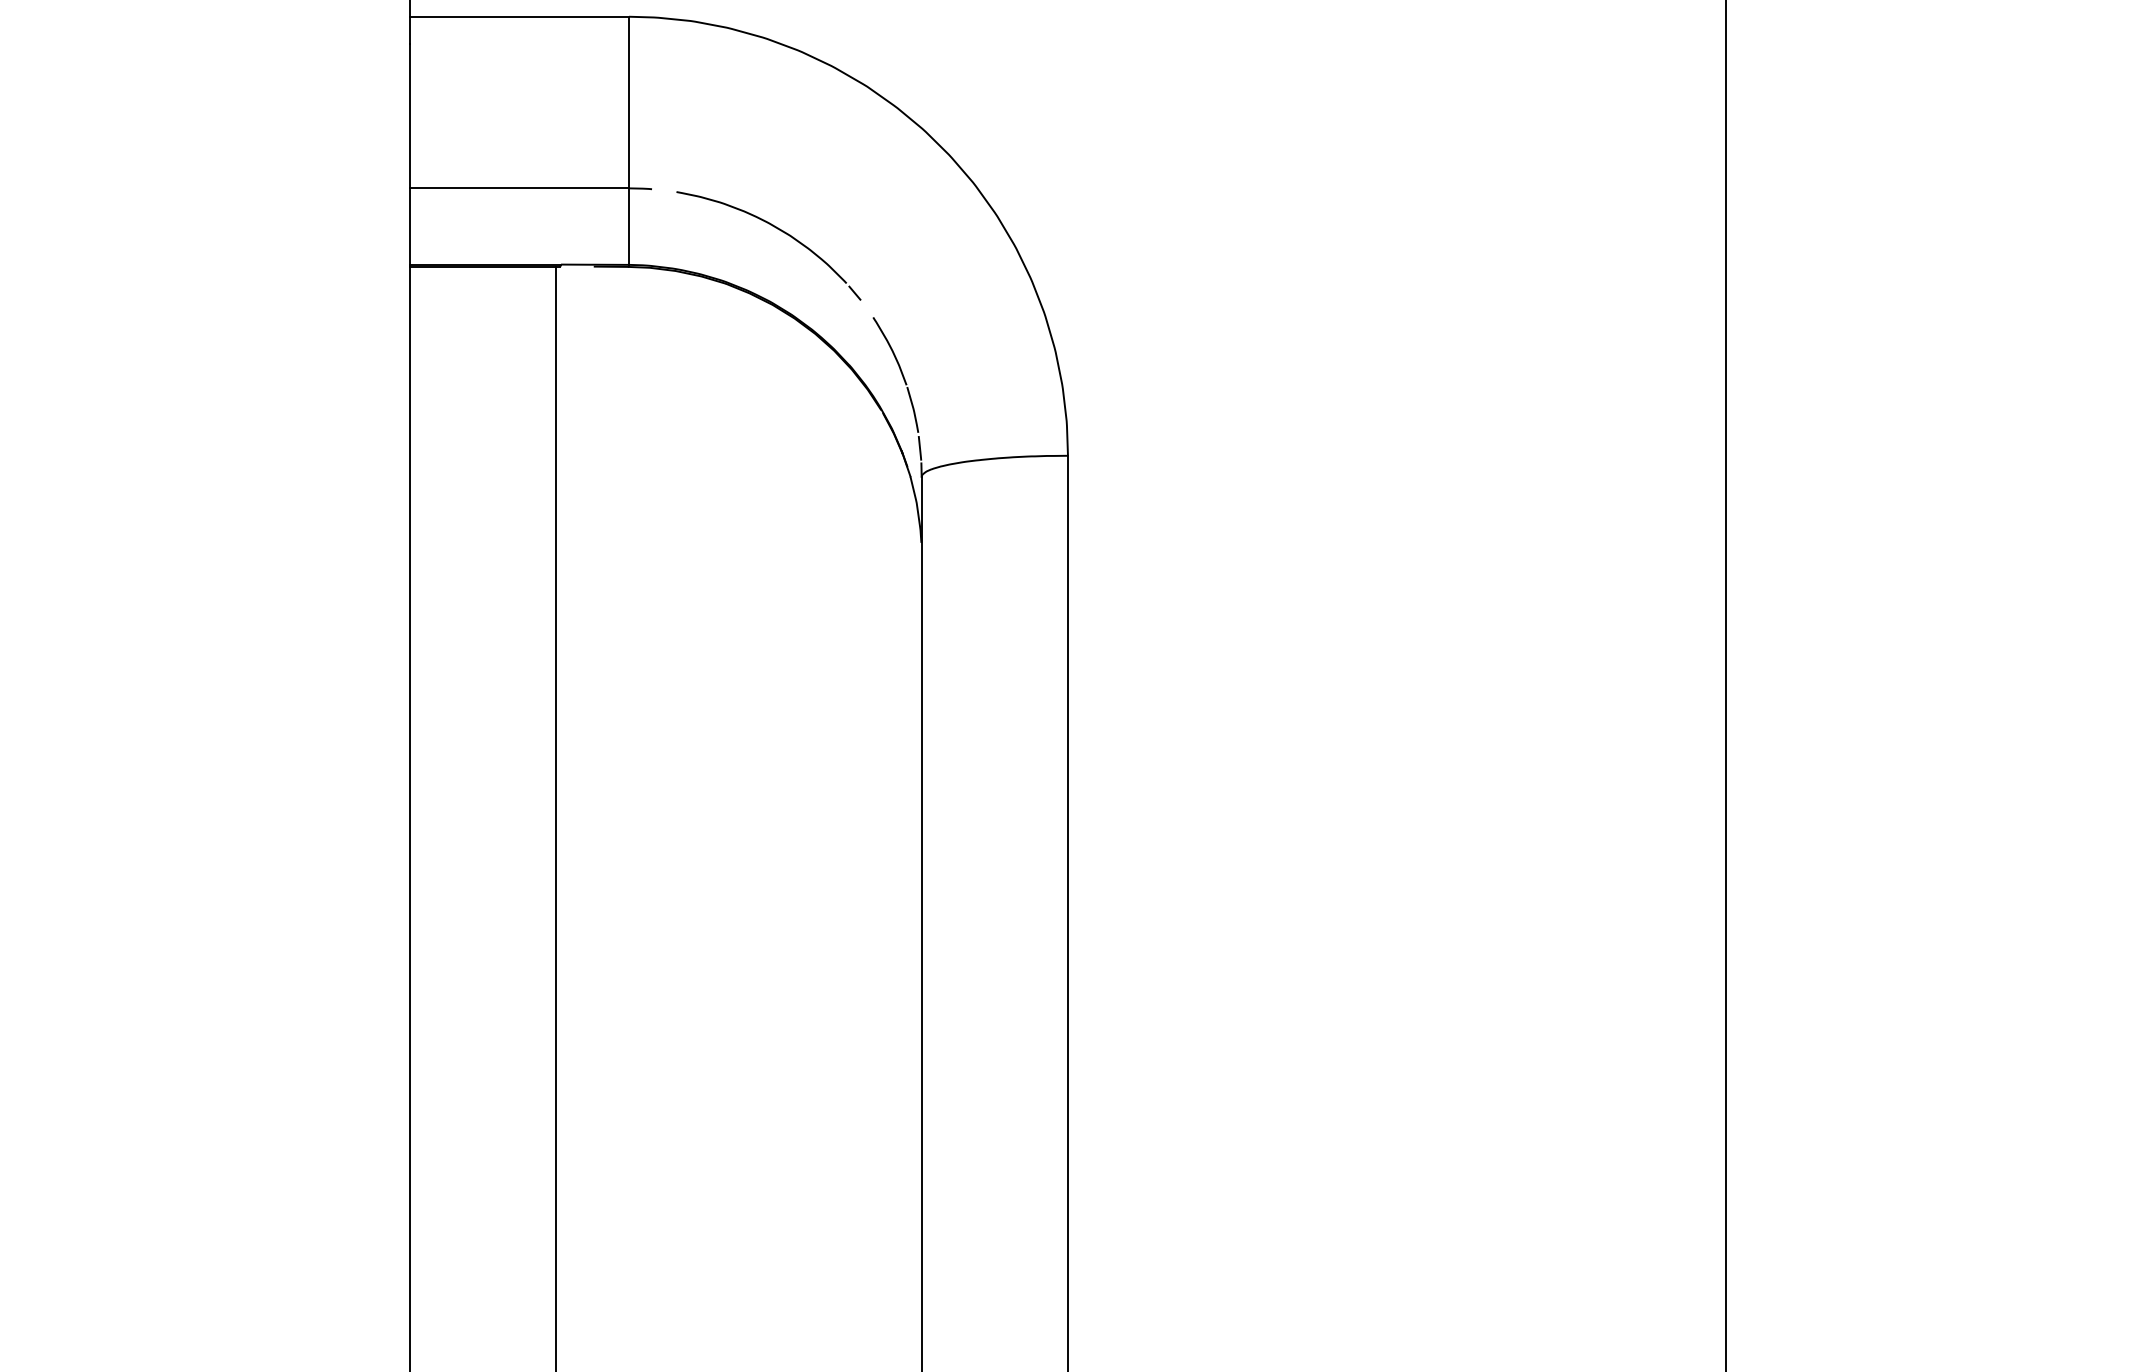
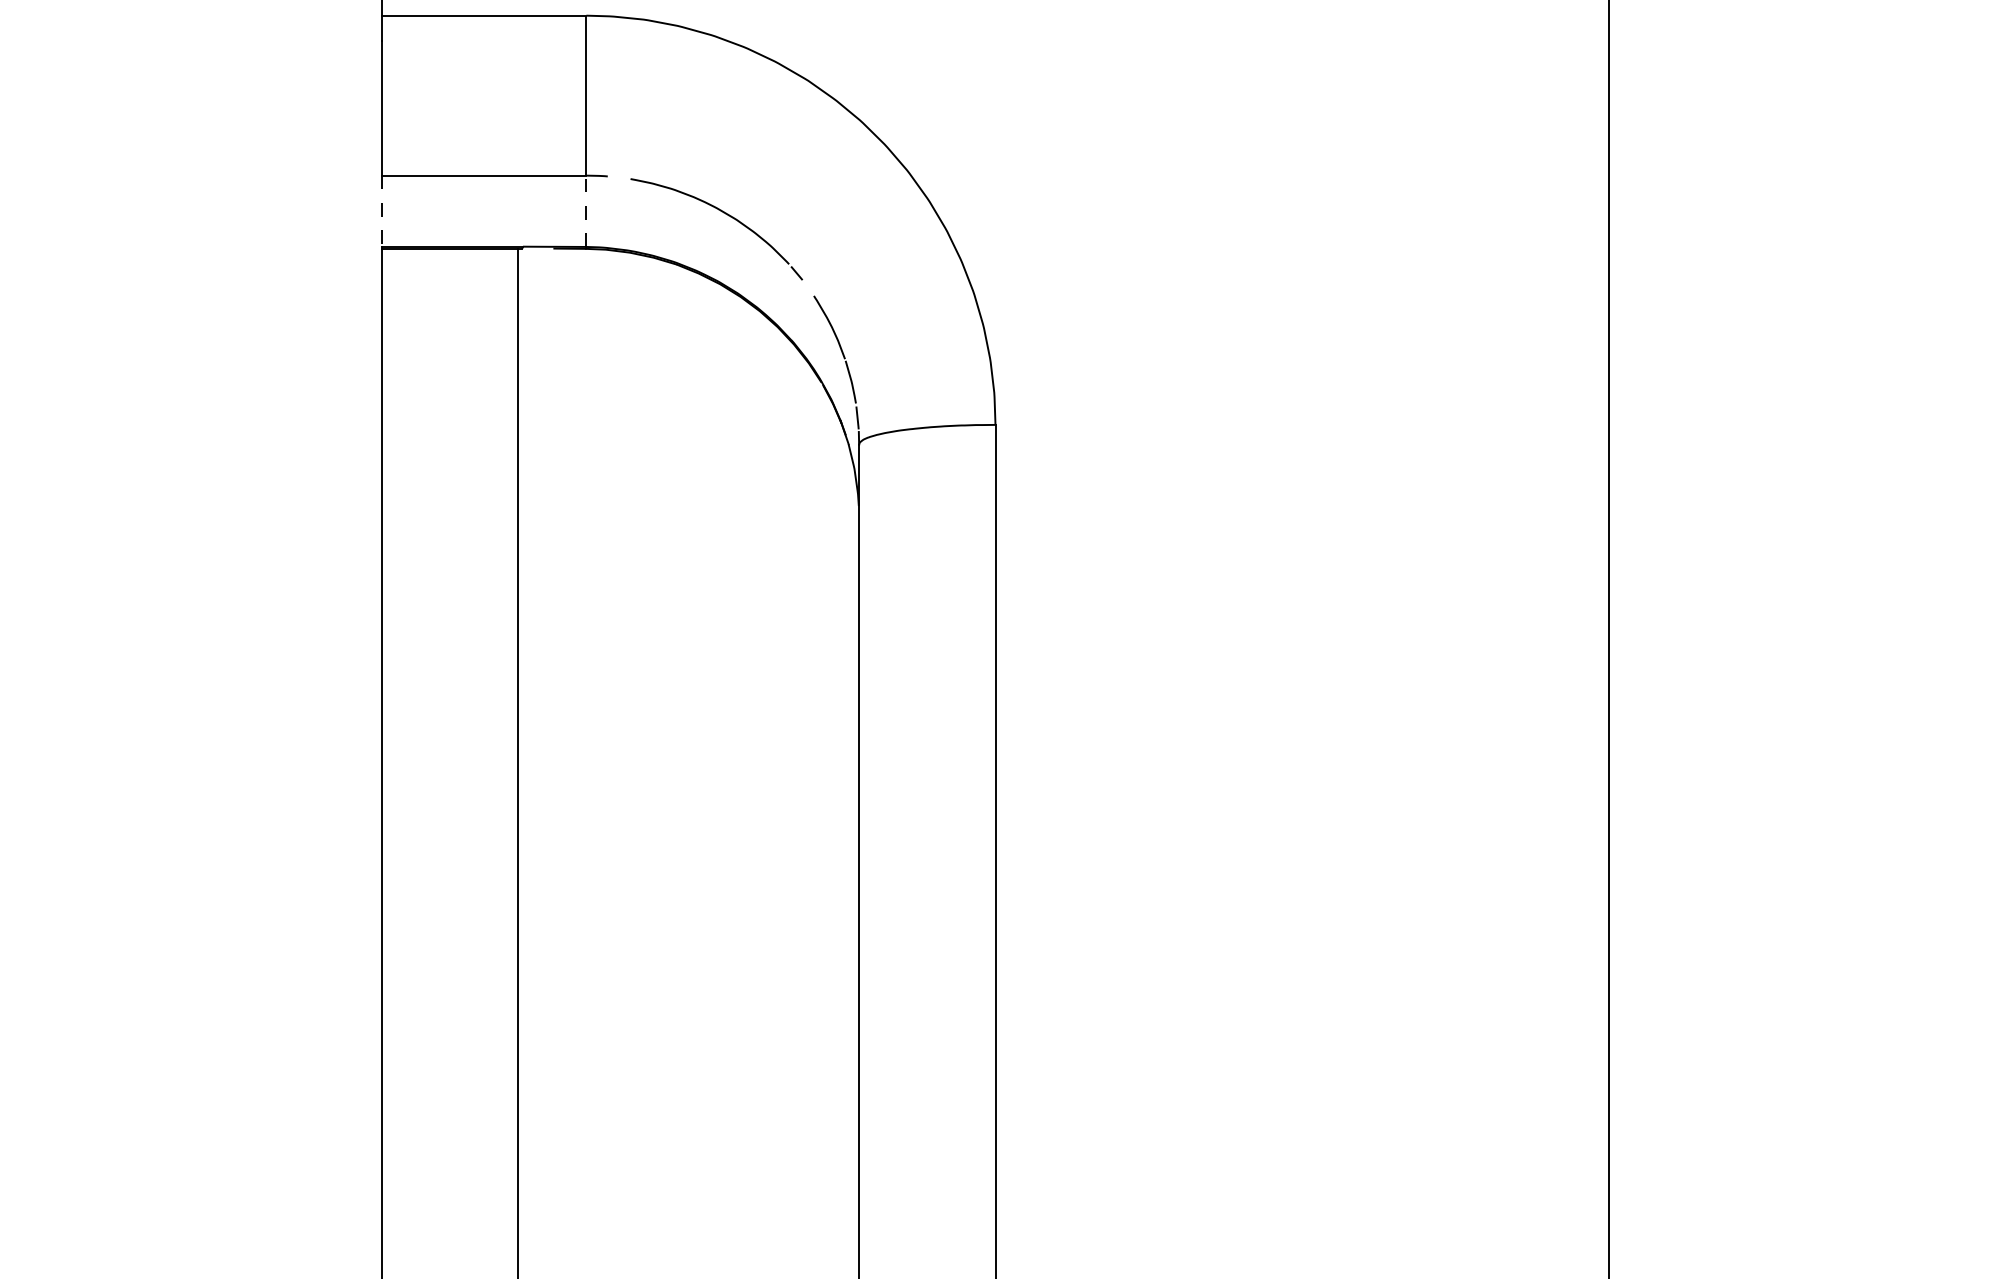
line: (409, 226) -> (381, 211), solid -> dashed
line: (629, 226) -> (586, 211), solid -> dashed

